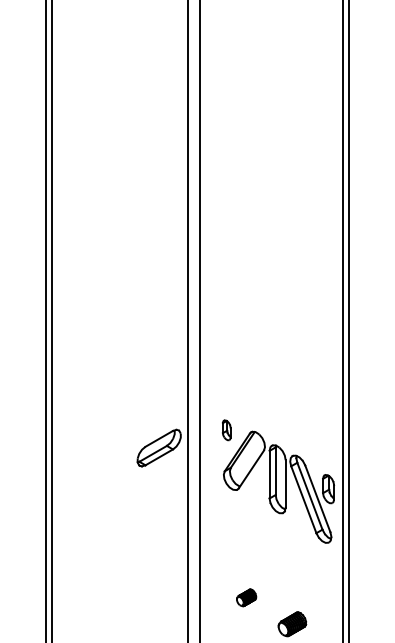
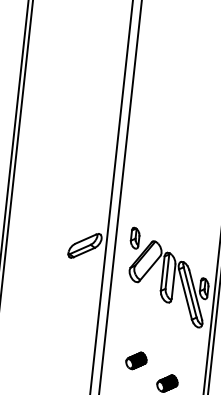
part: (226, 430) -> (135, 238), size x1.43
part: (246, 597) -> (136, 360), size x1.43

